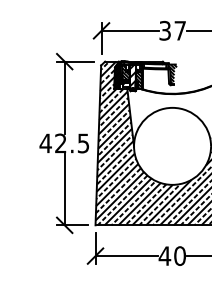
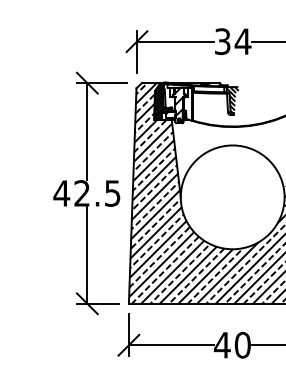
text: (179, 30) -> (242, 41), 37 -> 34
hatch: (125, 72) -> (169, 97), removed
hatch: (139, 76) -> (187, 103), removed

